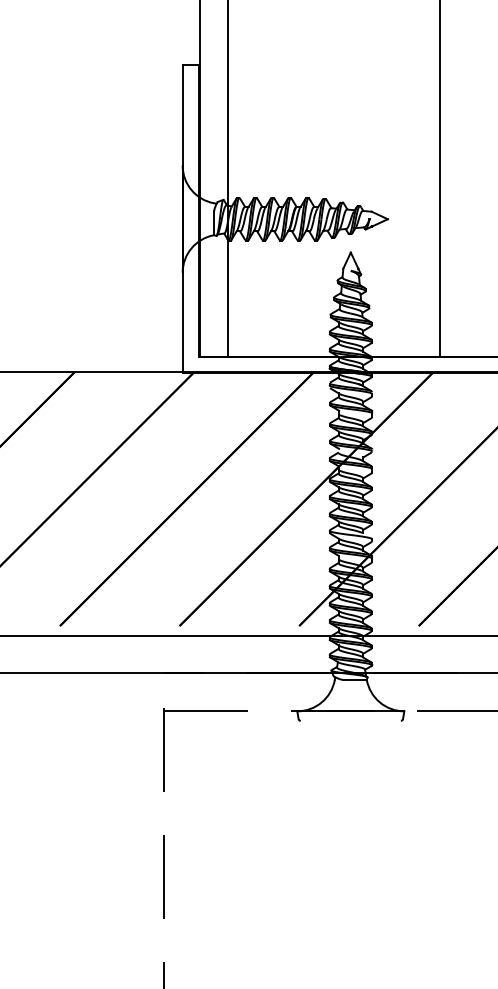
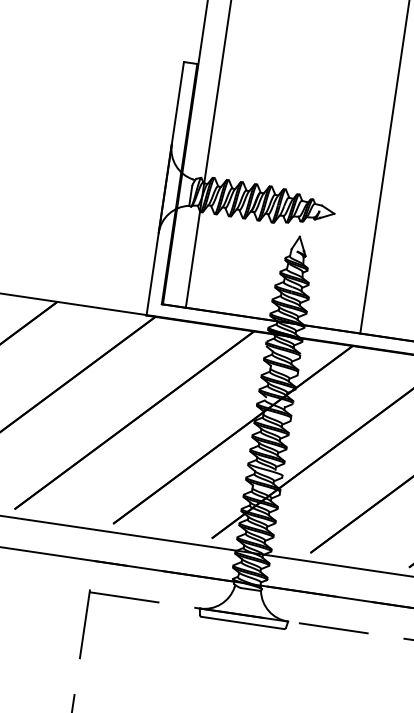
line: (350, 720) -> (242, 622), added

